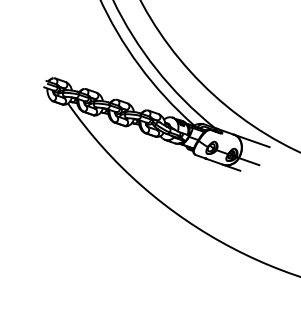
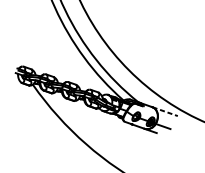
line: (252, 141) -> (165, 112), solid -> dashed

